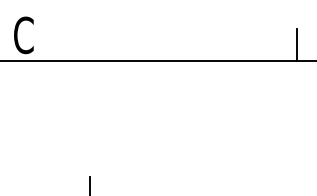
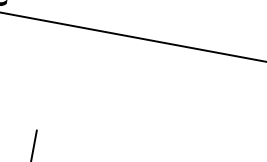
line: (296, 44) -> (251, 43), removed

